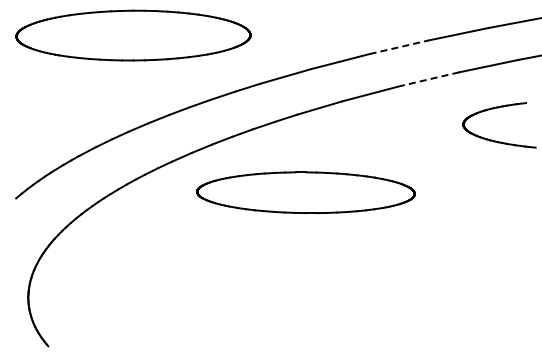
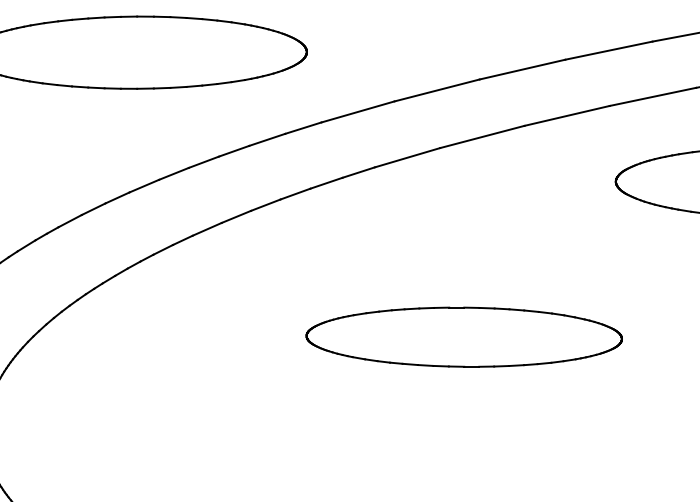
line: (399, 47) -> (523, 69), dashed -> solid
line: (429, 79) -> (566, 116), dashed -> solid
part: (305, 192) -> (463, 336), moved

